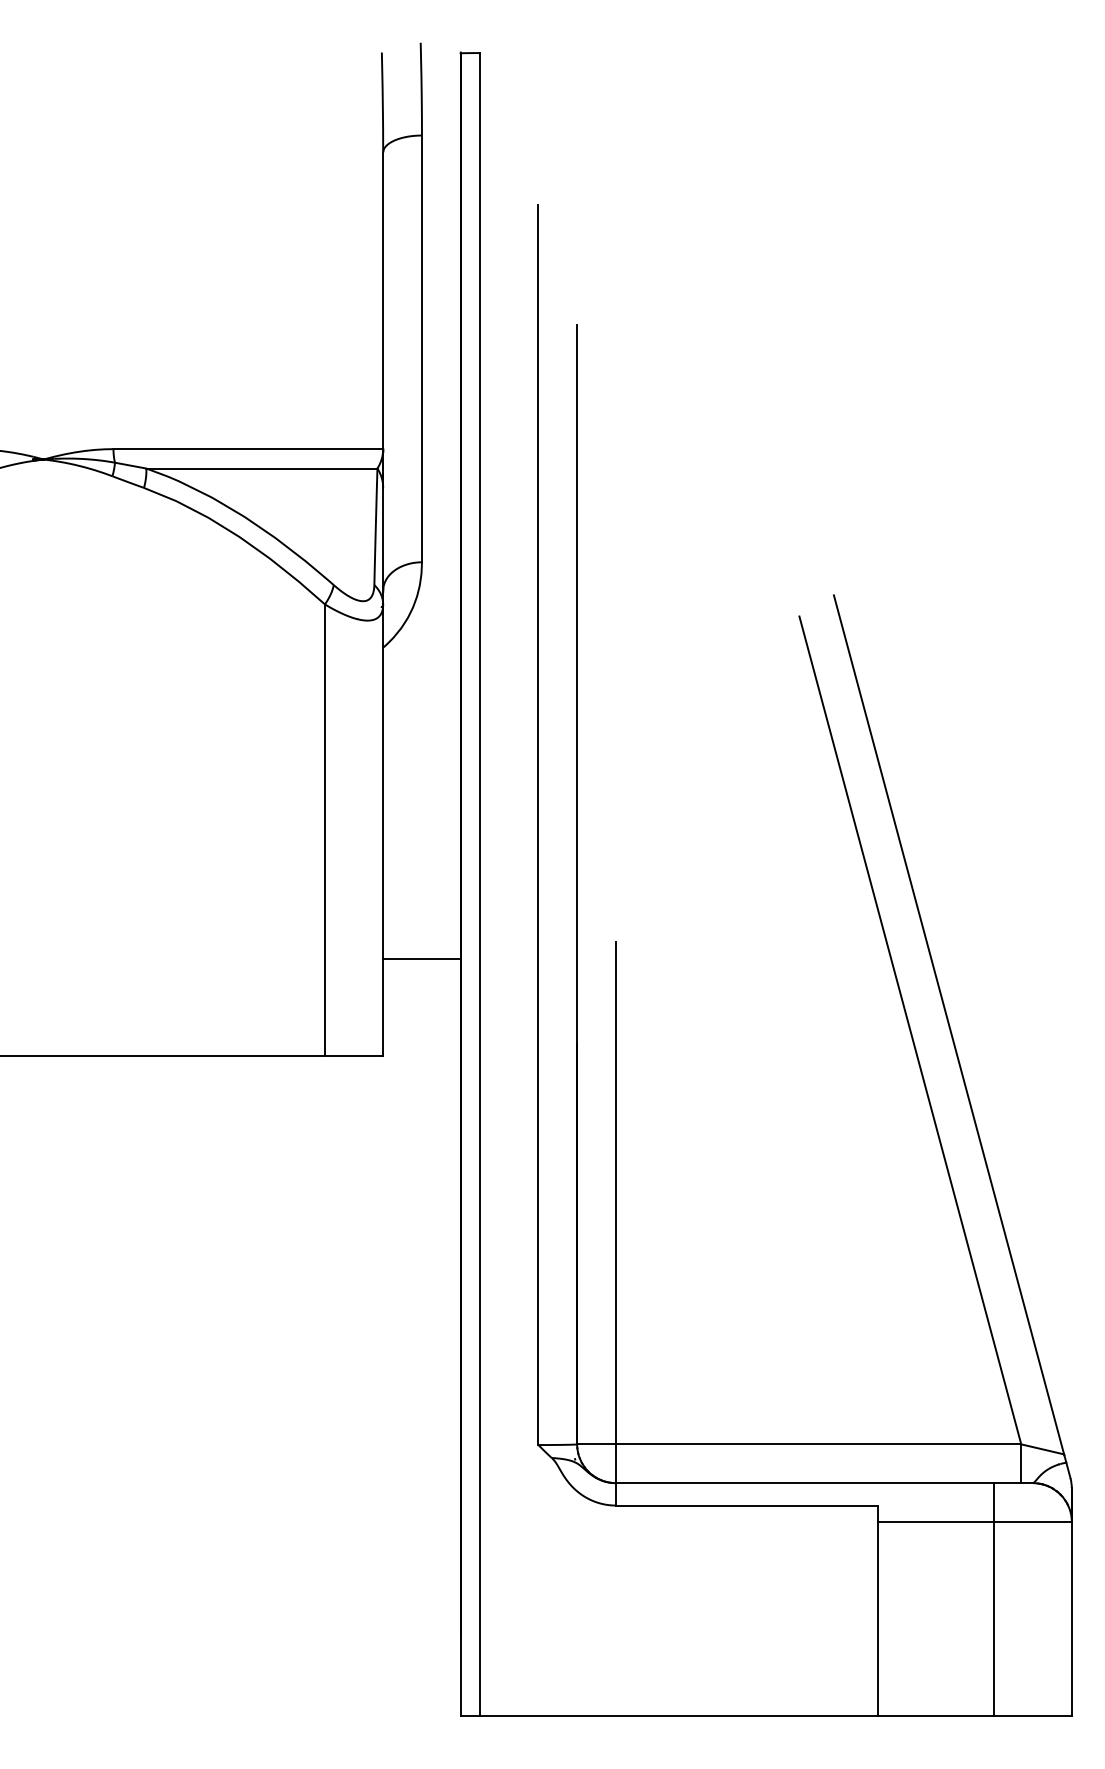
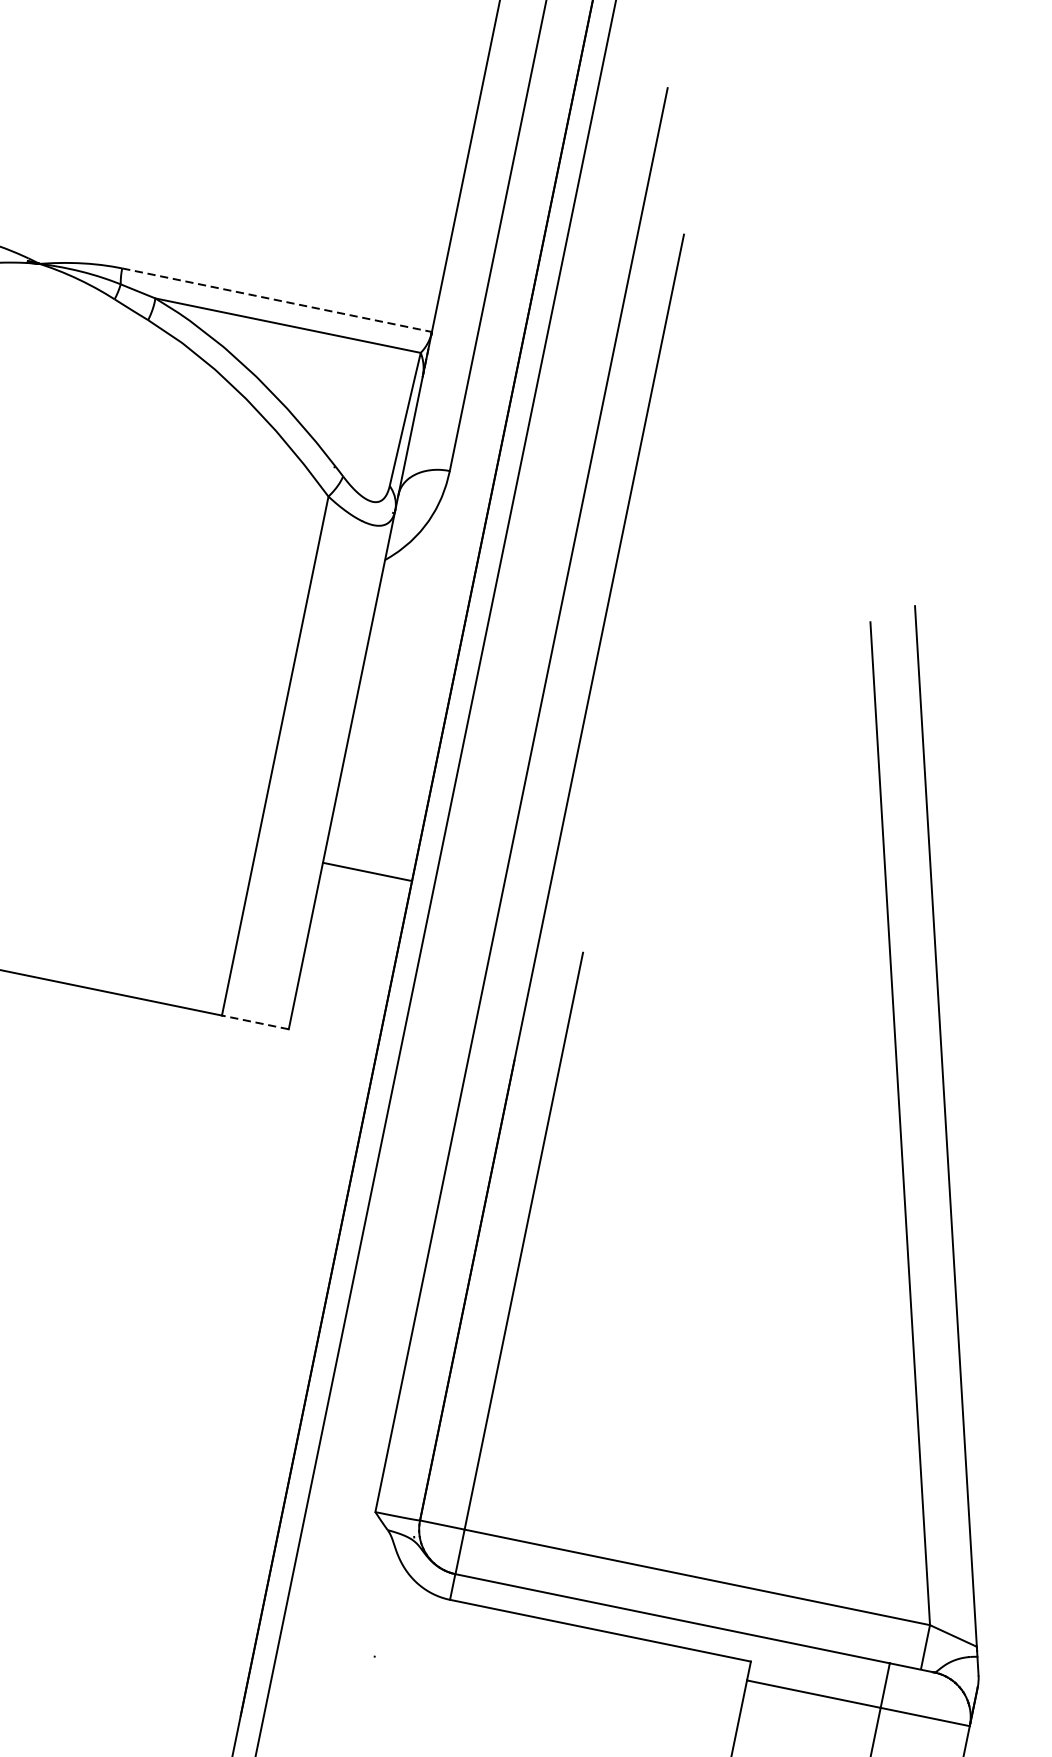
line: (248, 449) -> (277, 300), solid -> dashed
line: (421, 959) -> (366, 871), moved
line: (353, 1056) -> (254, 1022), solid -> dashed

